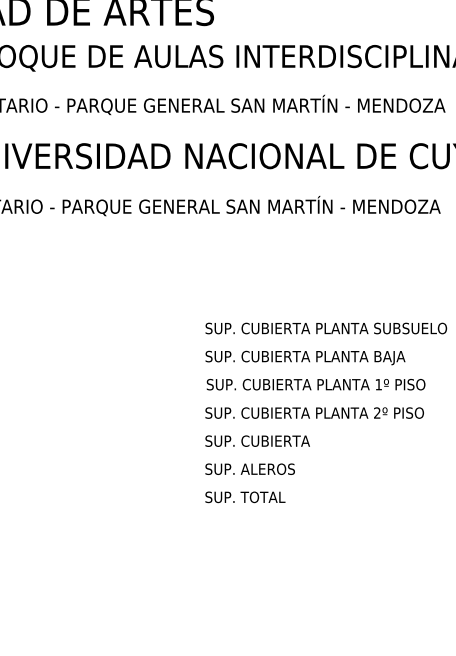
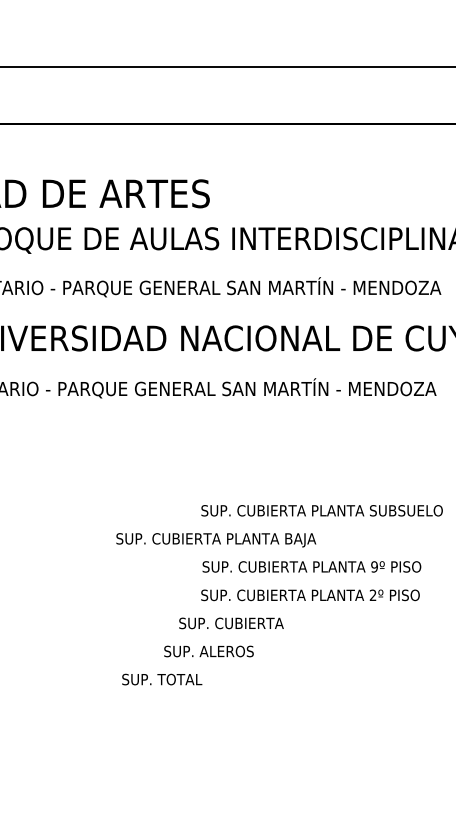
text: (305, 358) -> (216, 540), moved
text: (378, 384) -> (374, 566), 1º -> 9º
text: (257, 441) -> (231, 623), moved
text: (249, 469) -> (208, 651), moved
text: (245, 497) -> (162, 679), moved

